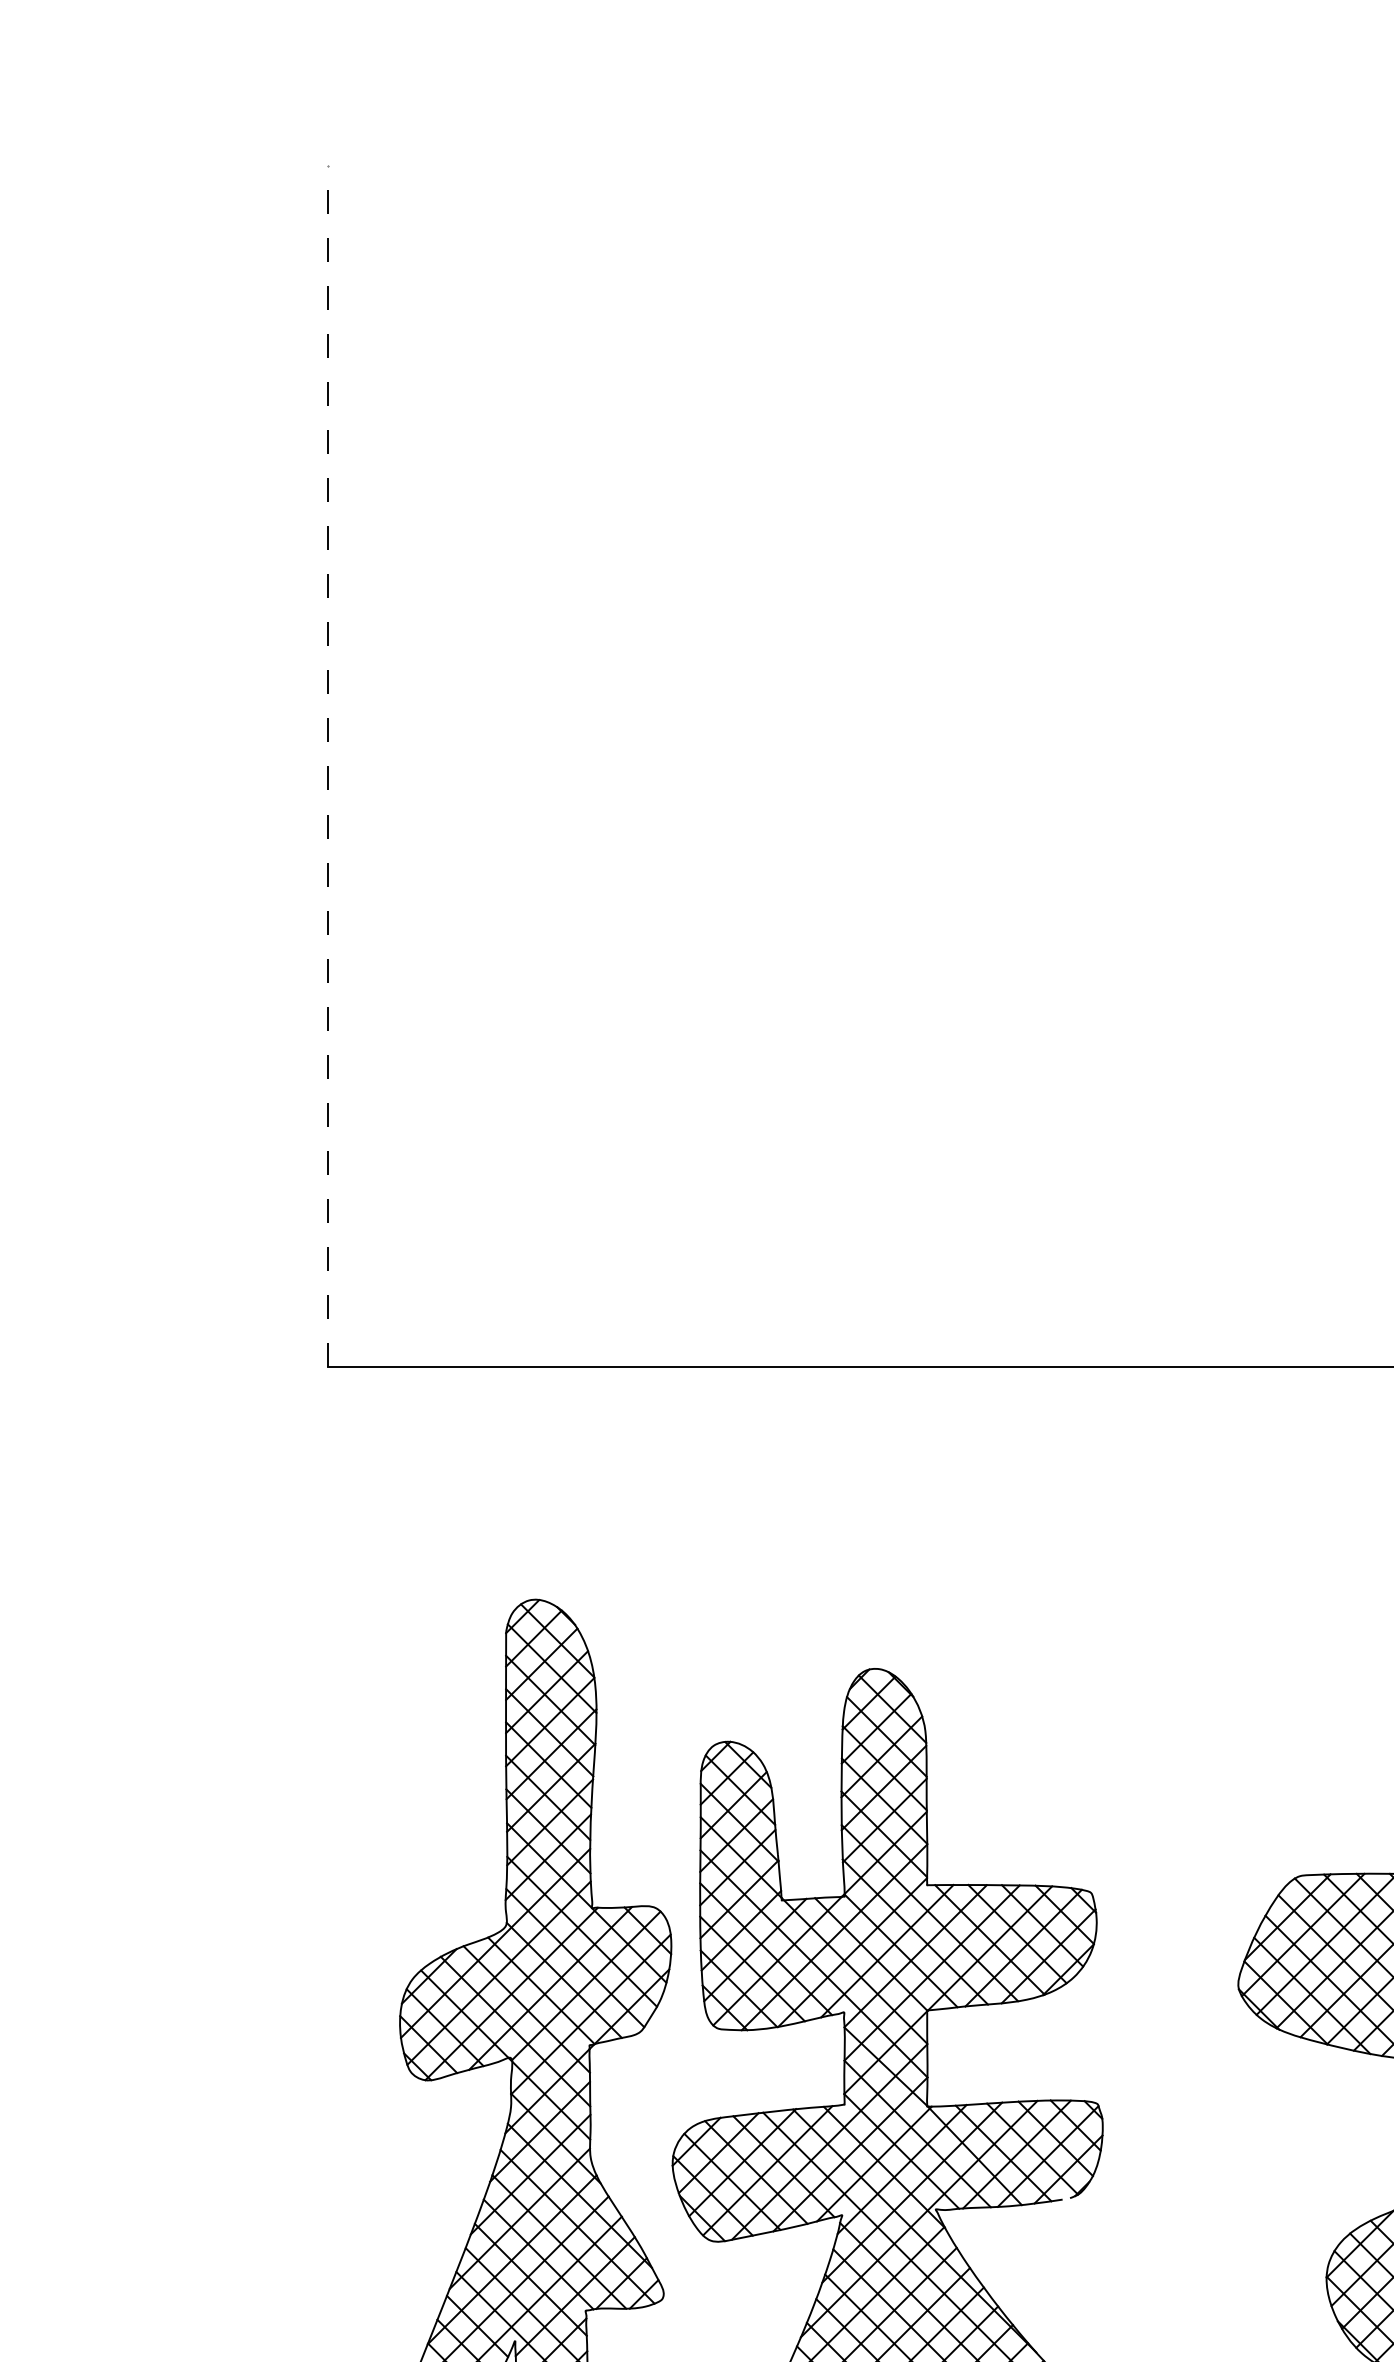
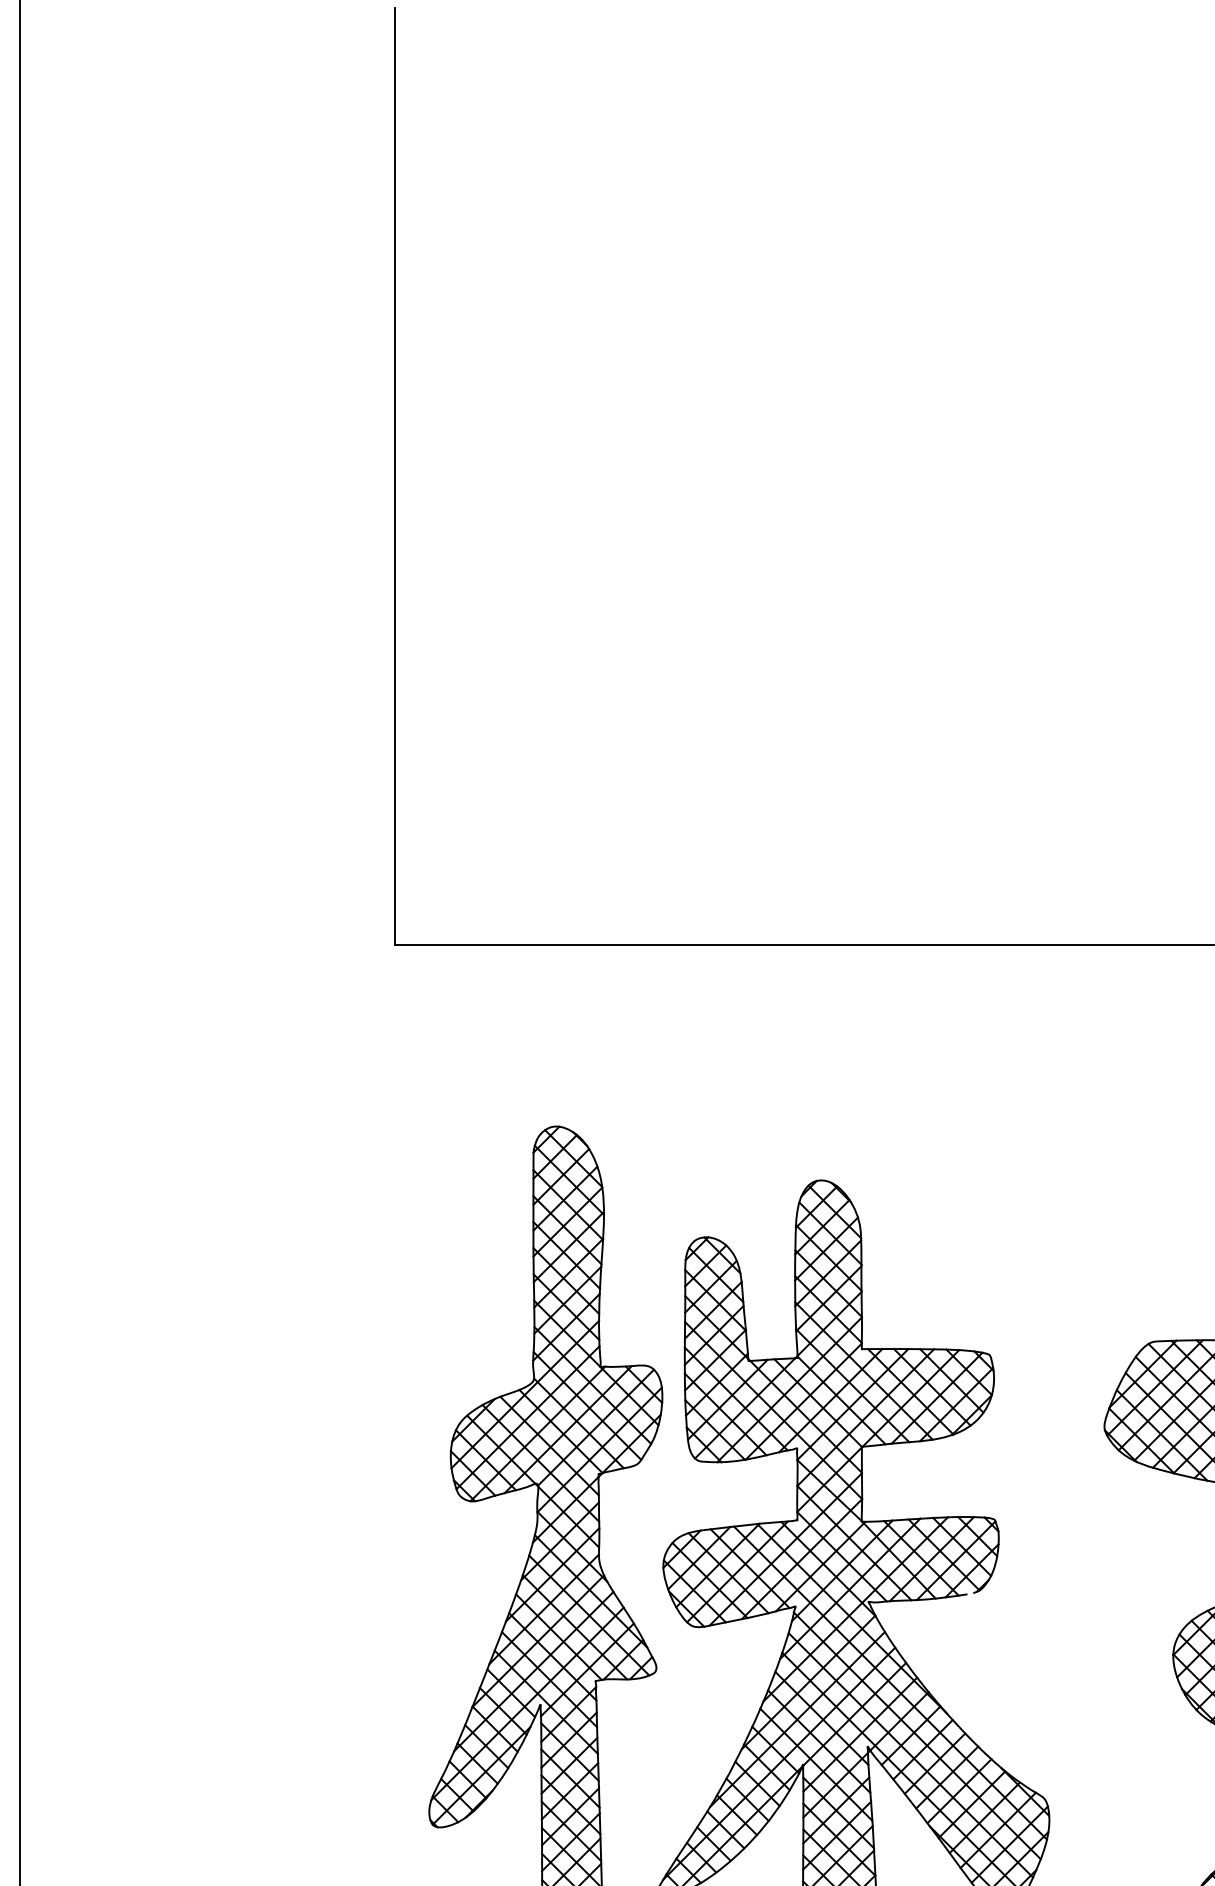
line: (327, 766) -> (394, 476), dashed -> solid

